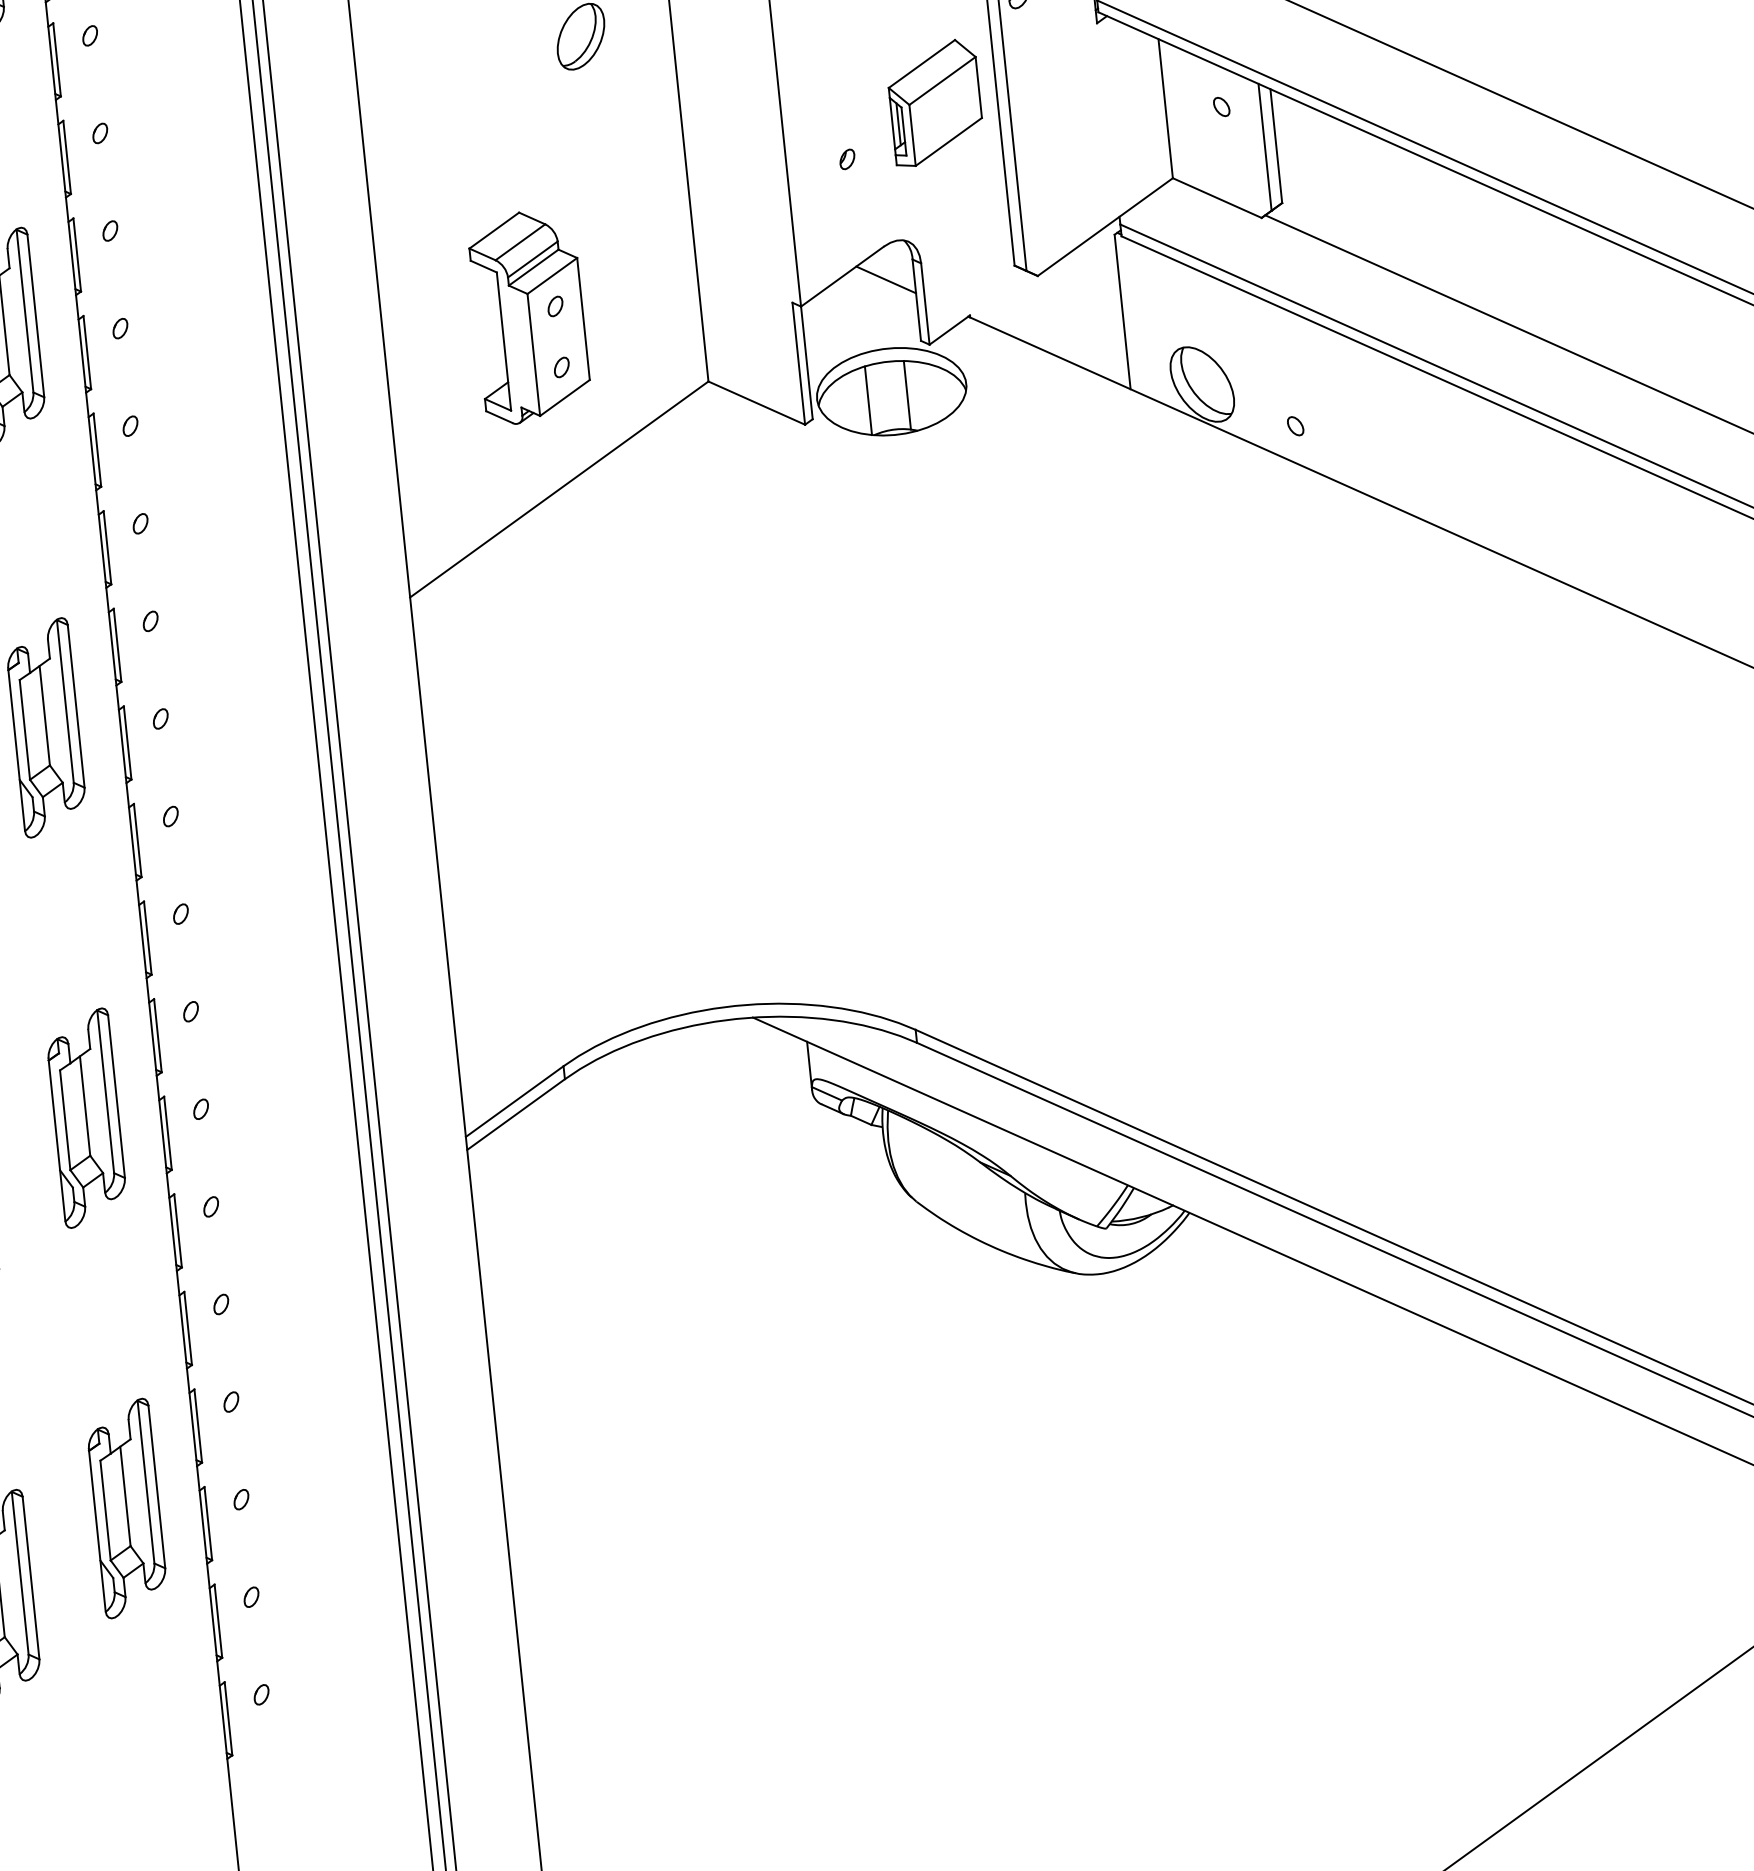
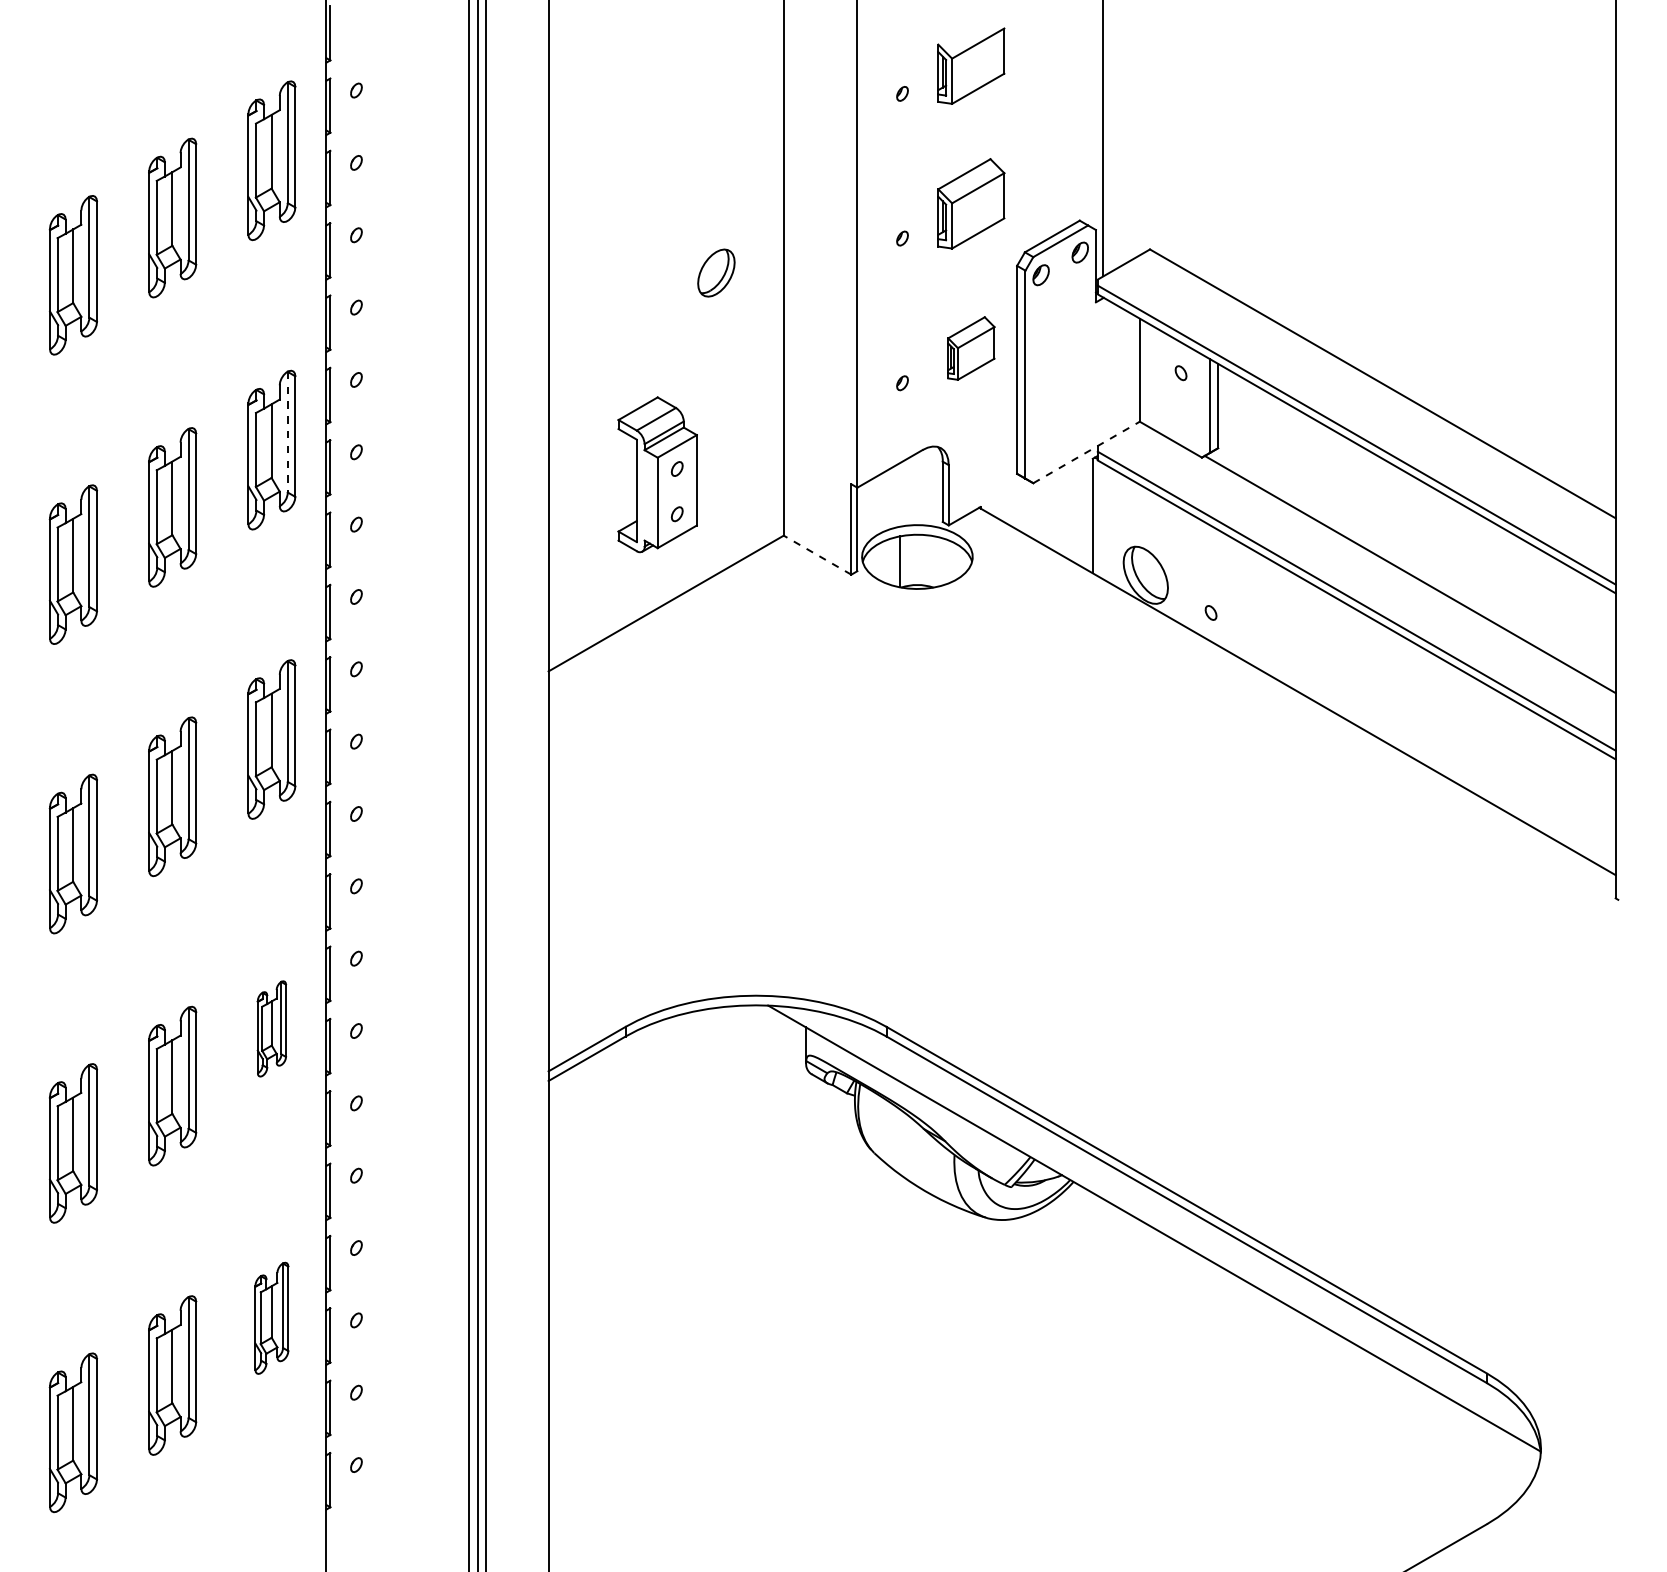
part: (935, 102) -> (971, 348), size x0.7
line: (1106, 227) -> (1087, 452), solid -> dashed
line: (885, 279) -> (921, 474), removed
line: (24, 311) -> (287, 432), solid -> dashed
line: (907, 394) -> (928, 560), removed
line: (756, 402) -> (817, 554), solid -> dashed
part: (86, 1117) -> (271, 1028), size x0.6
part: (126, 1508) -> (271, 1318), size x0.7

